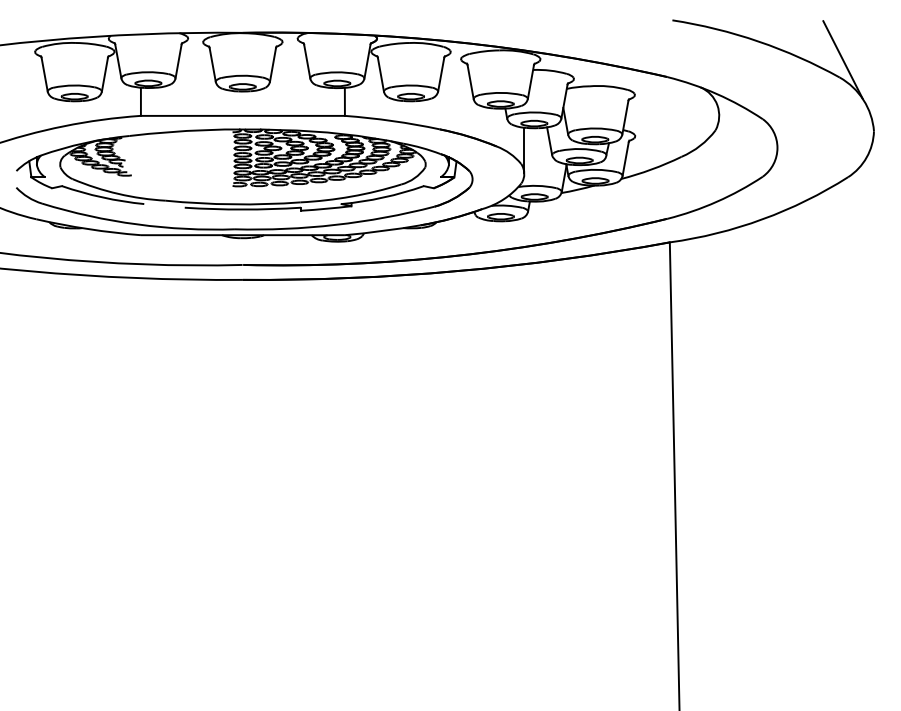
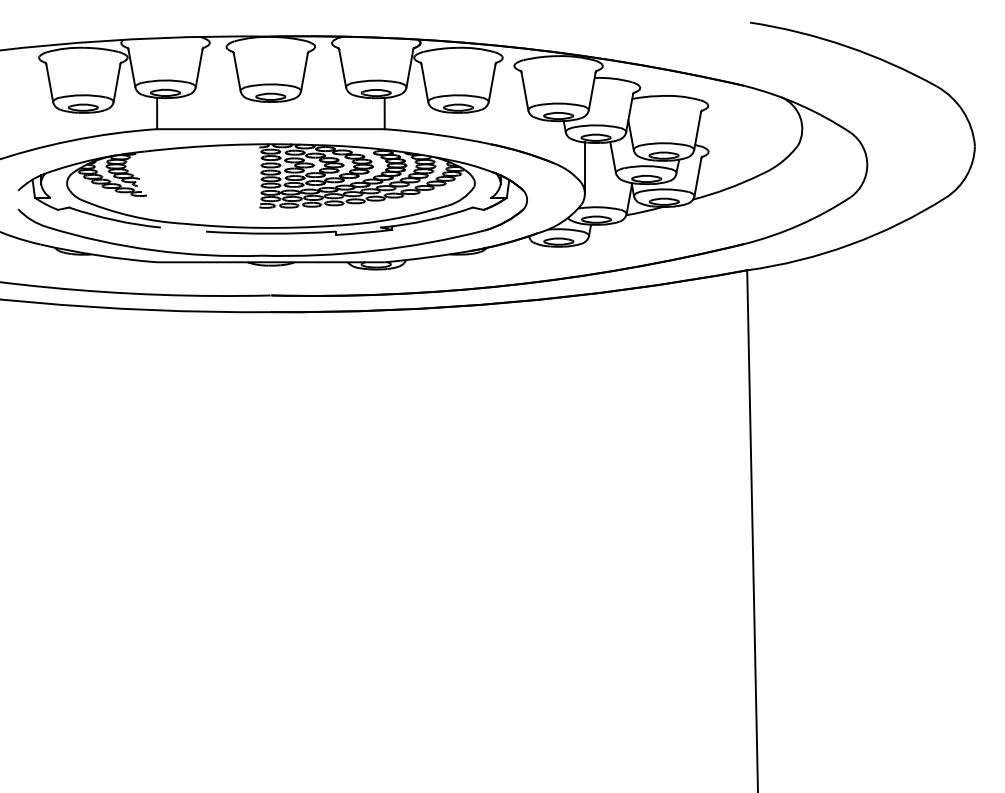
line: (842, 59) -> (939, 66), removed

